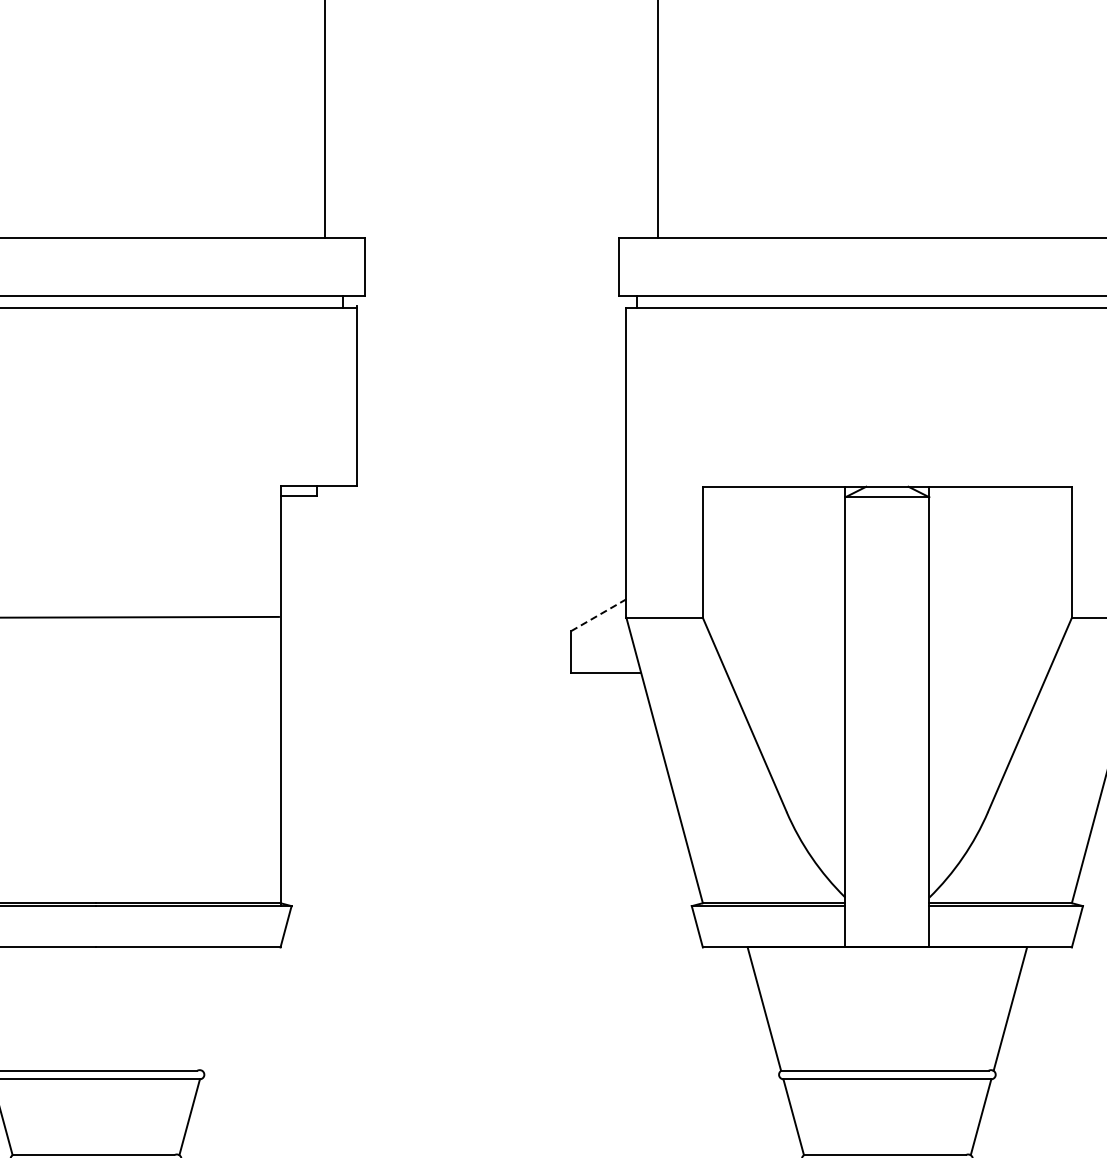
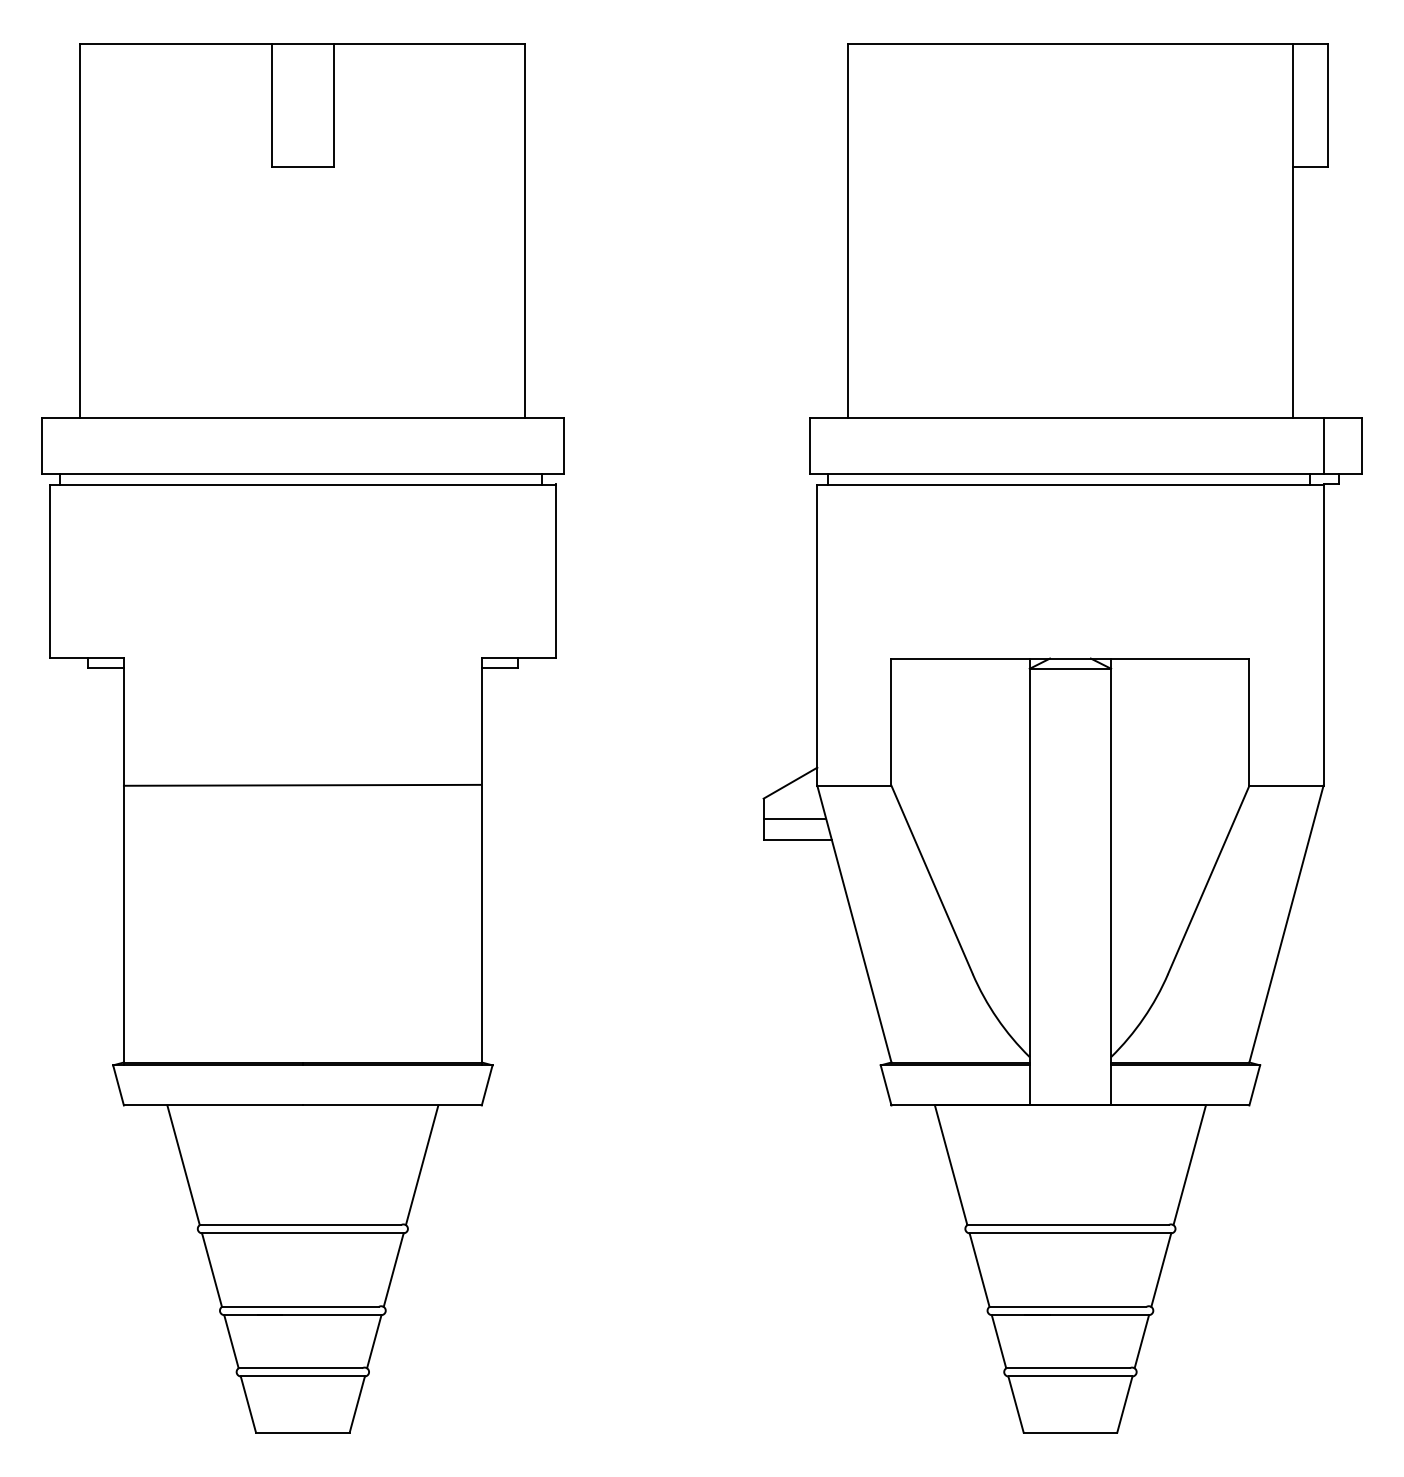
line: (598, 615) -> (790, 783), dashed -> solid
line: (602, 652) -> (794, 819), added
line: (218, 1009) -> (421, 1165), added

